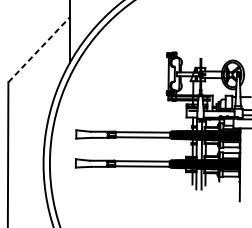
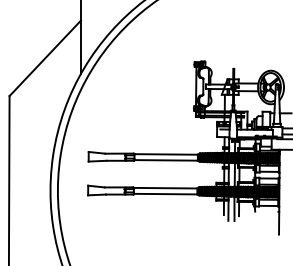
line: (39, 49) -> (45, 57), dashed -> solid

